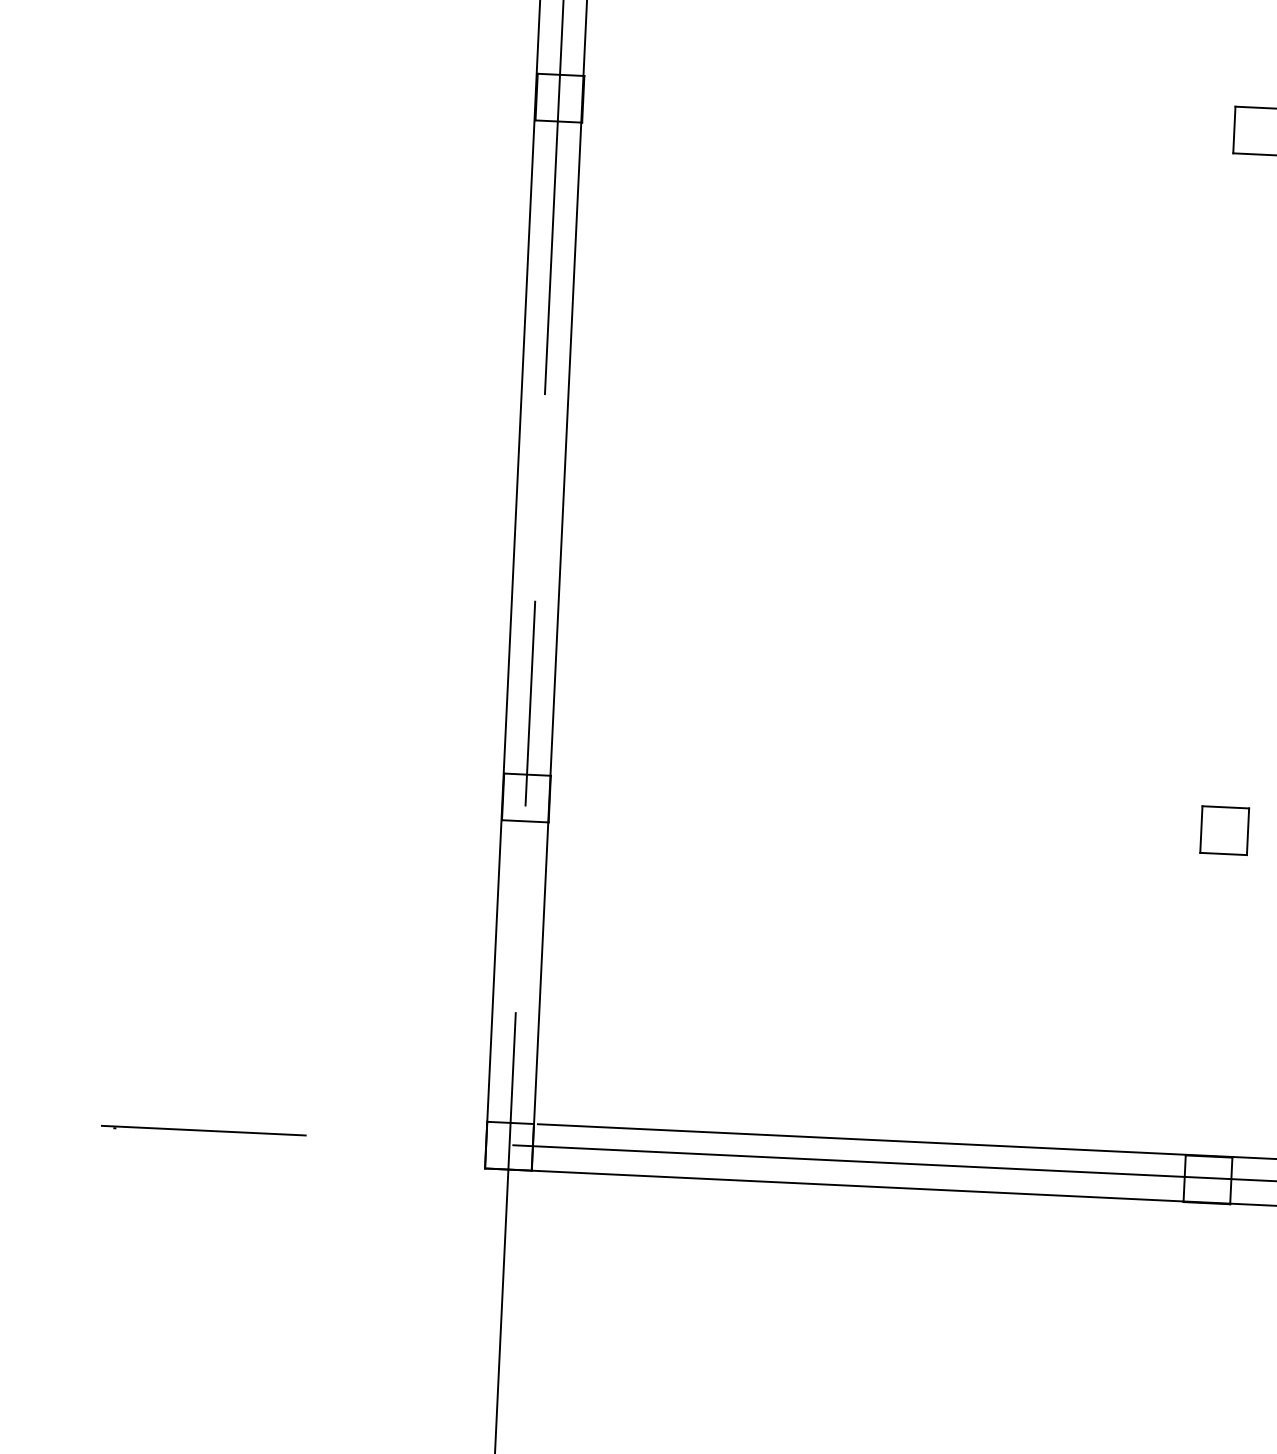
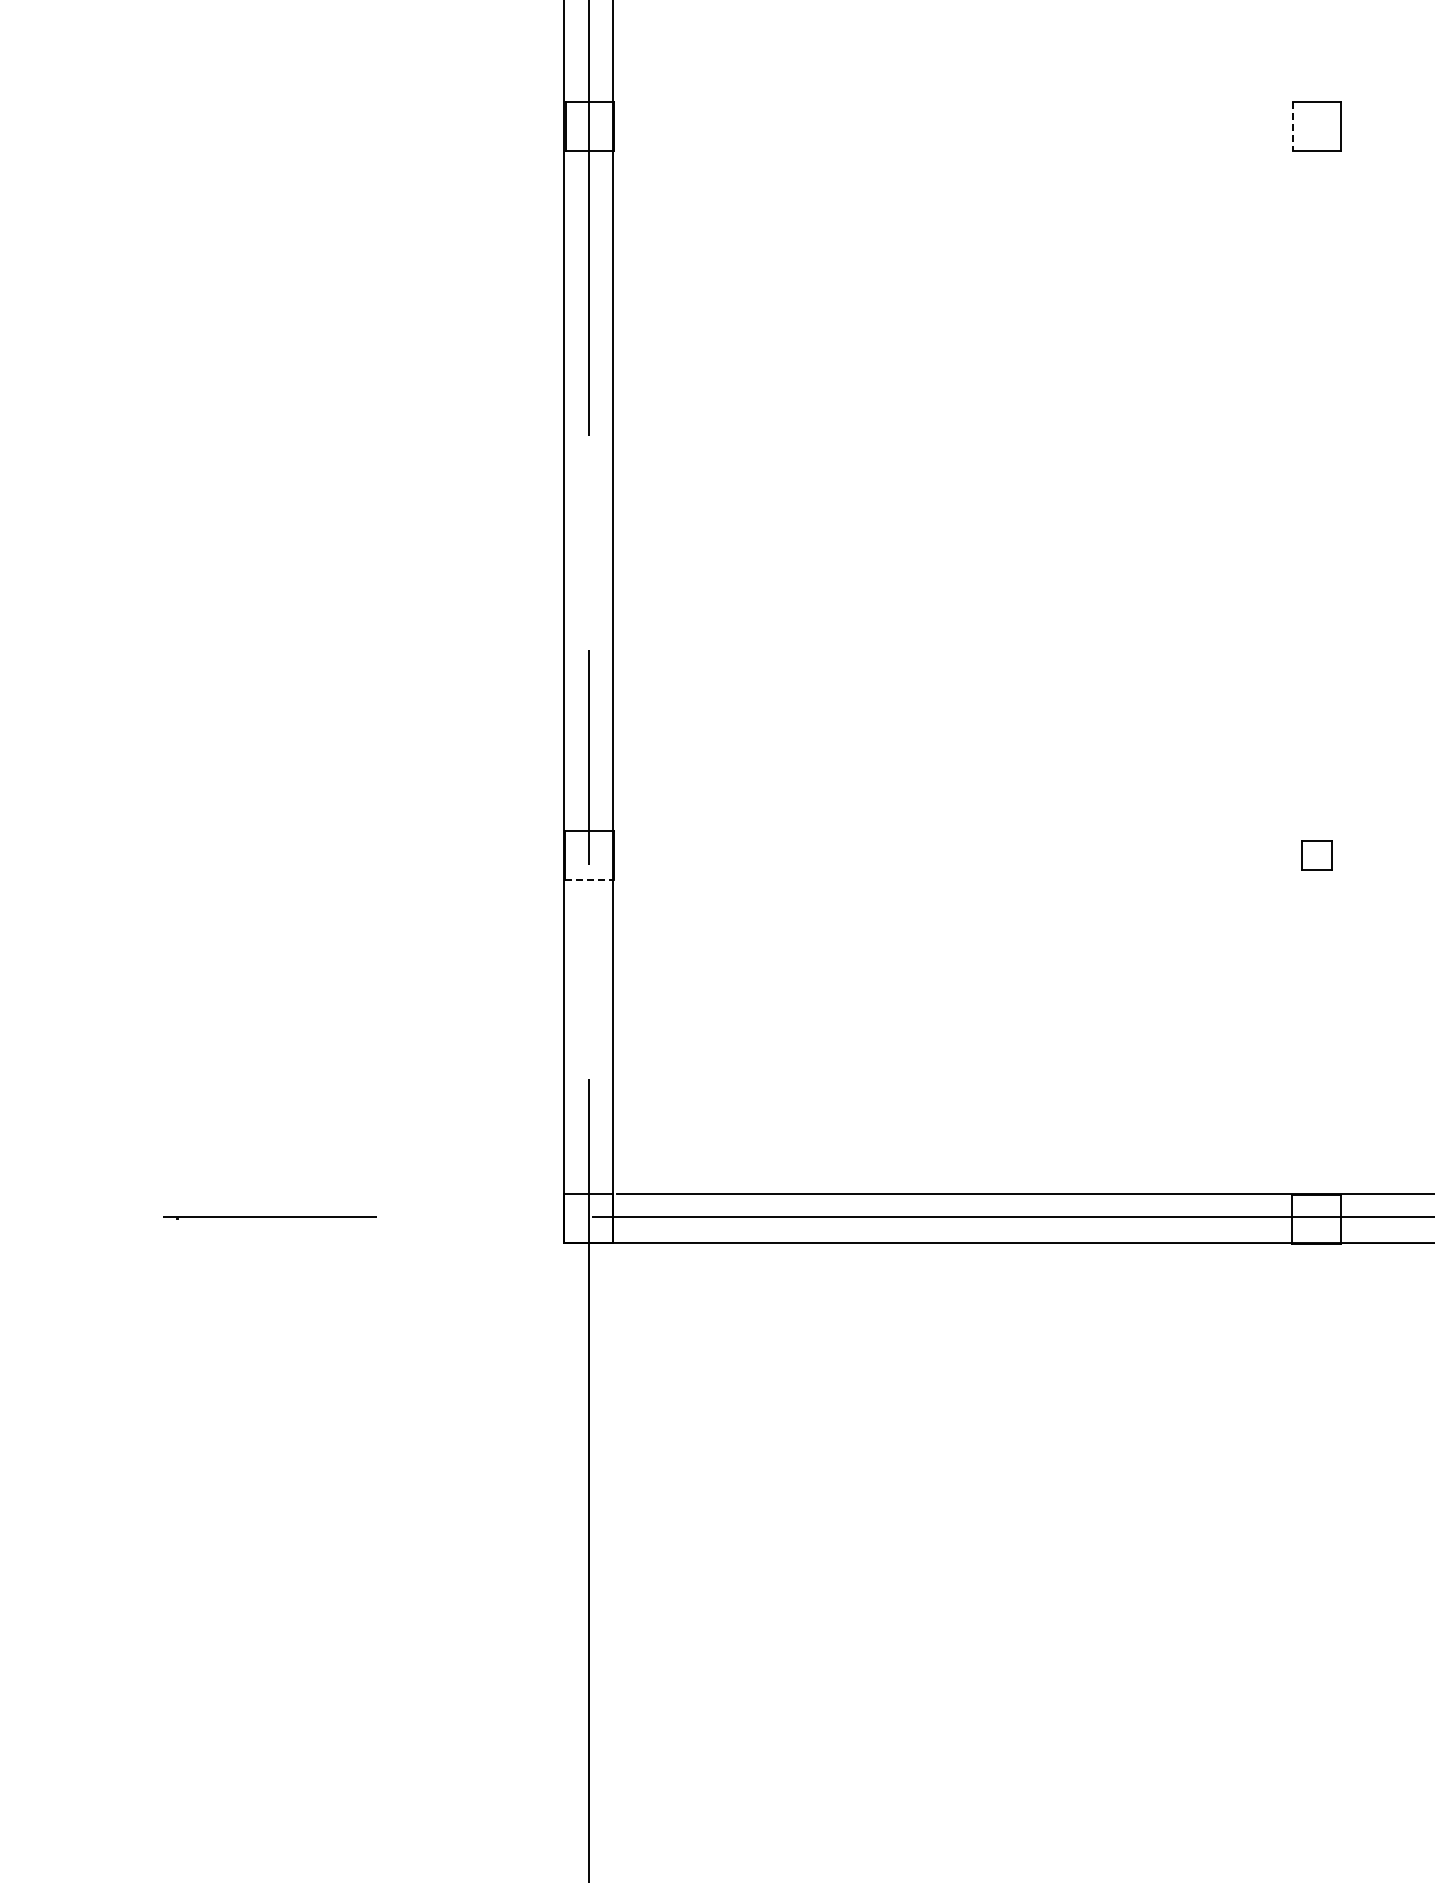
line: (1234, 130) -> (1292, 127), solid -> dashed
line: (525, 821) -> (589, 880), solid -> dashed
part: (1224, 830) -> (1316, 855), size x0.6

